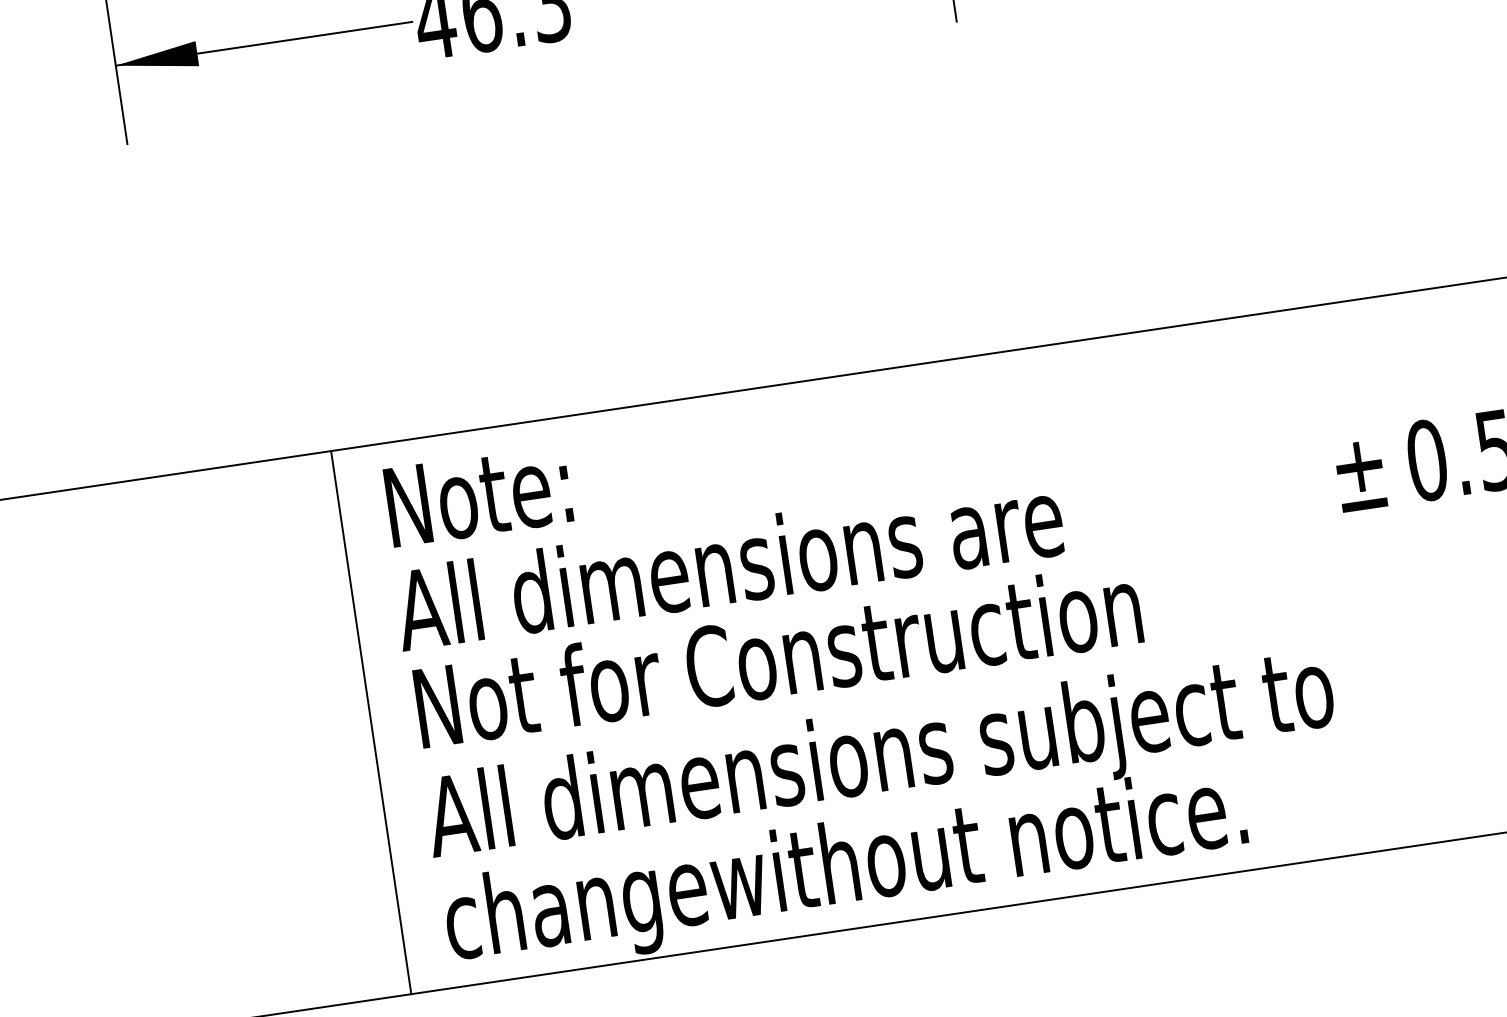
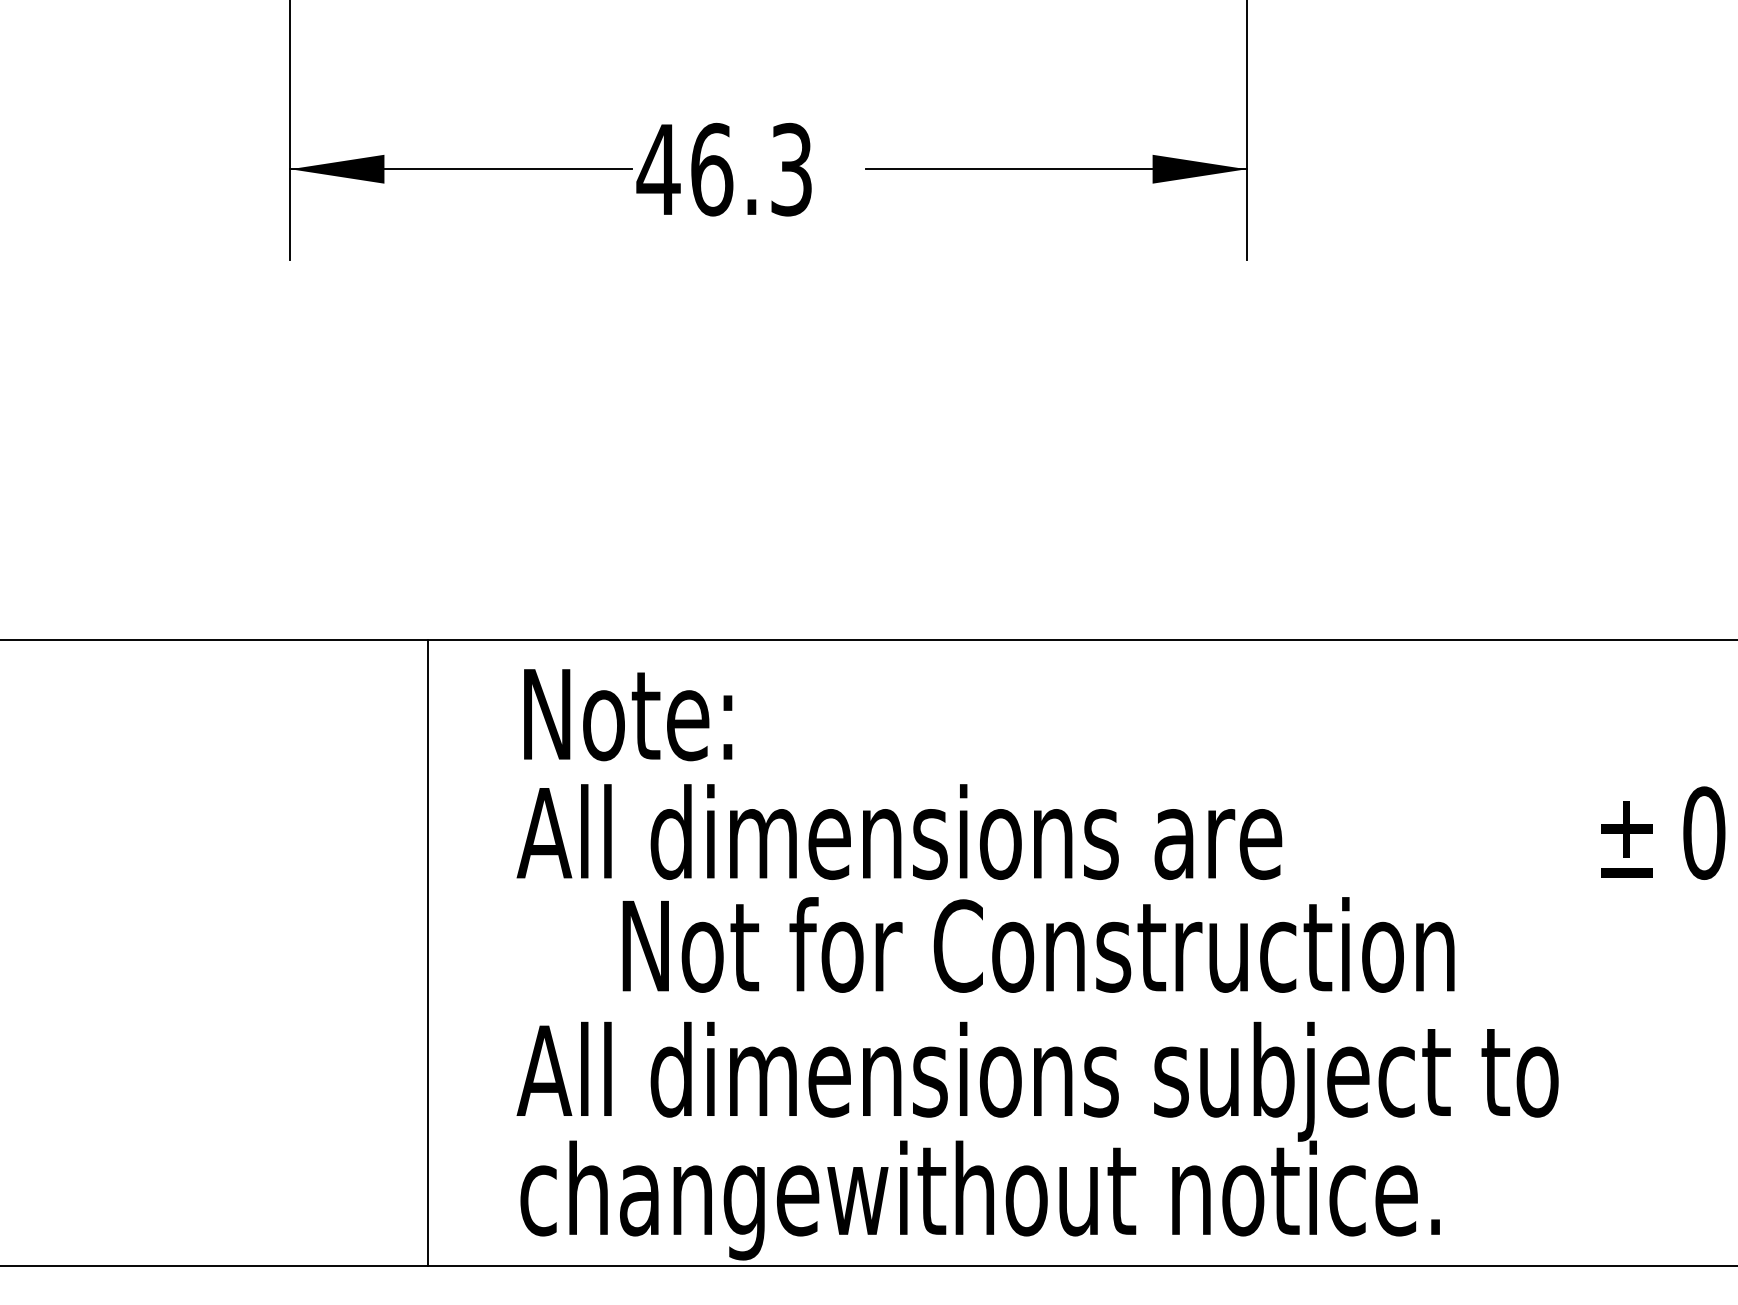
text: (778, 655) -> (1038, 944), moved
line: (371, 722) -> (428, 952), moved

